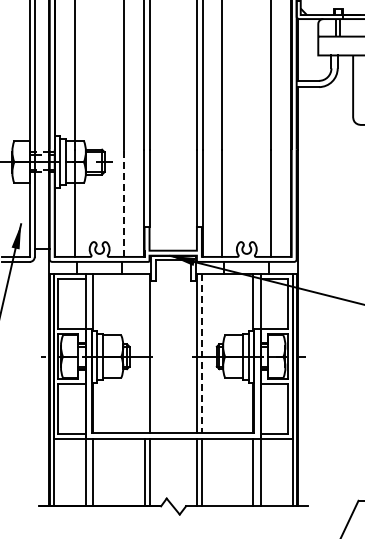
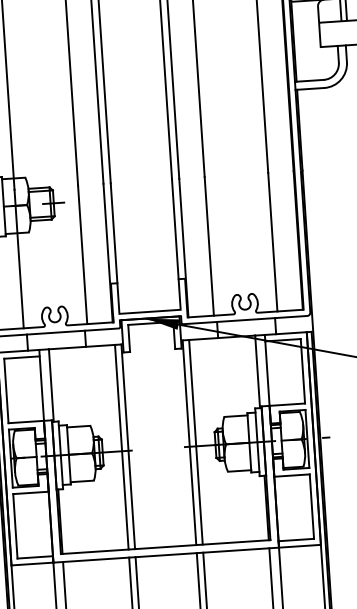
line: (124, 203) -> (83, 255), dashed -> solid
line: (144, 353) -> (121, 447), added
line: (201, 354) -> (195, 443), dashed -> solid

